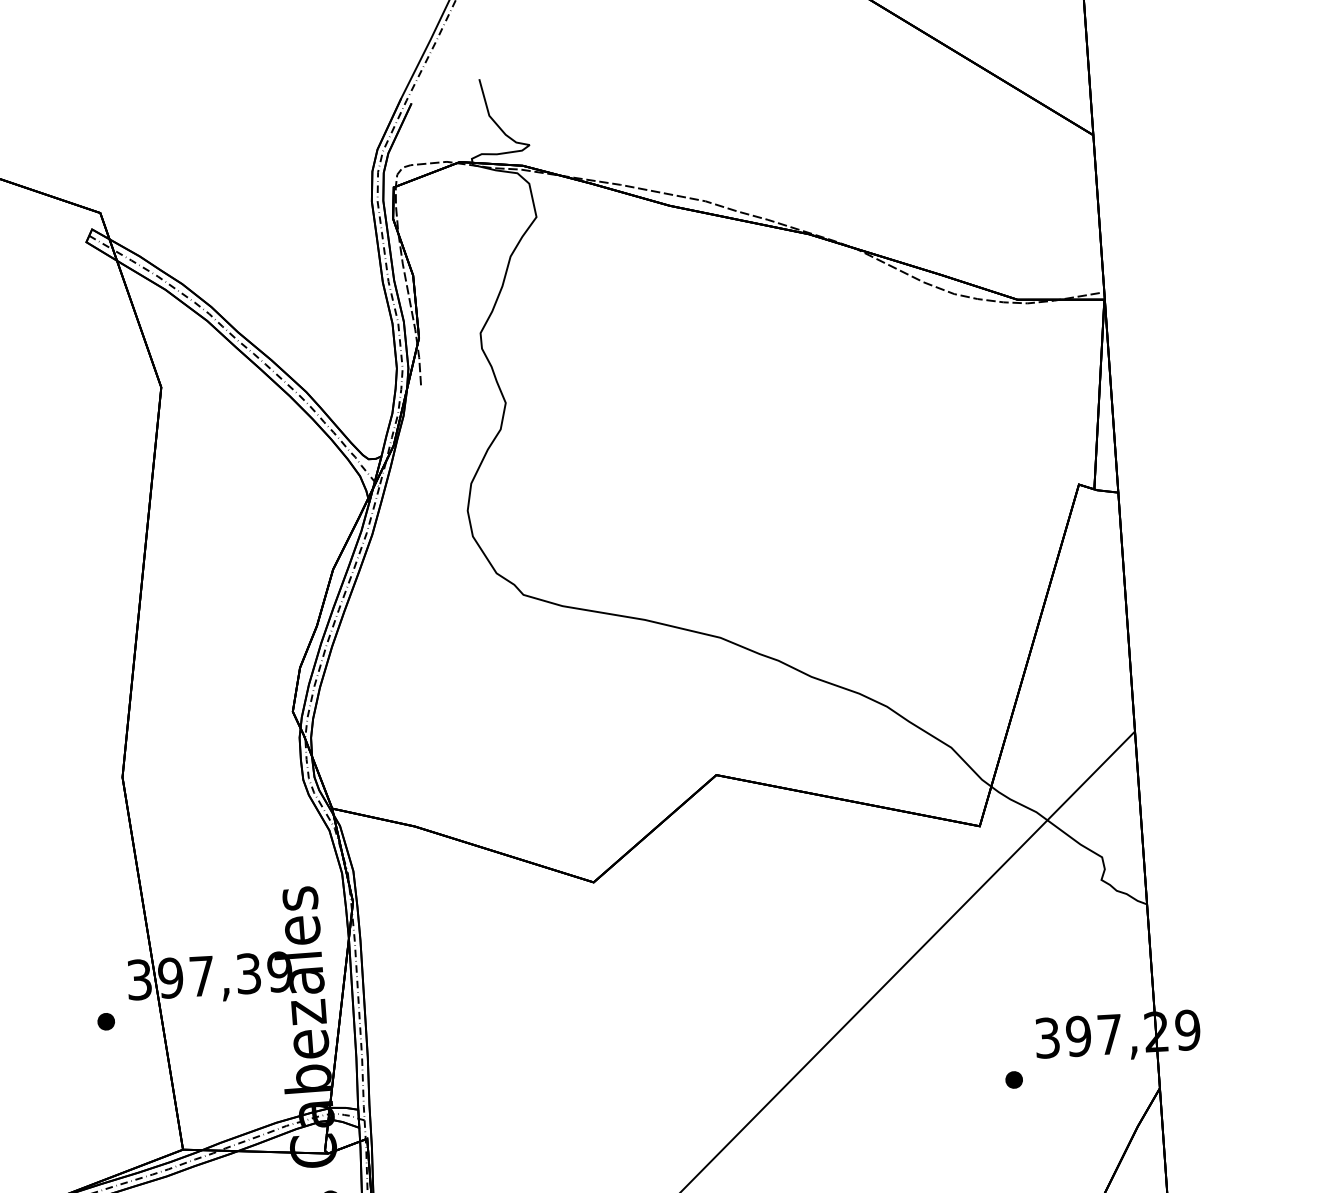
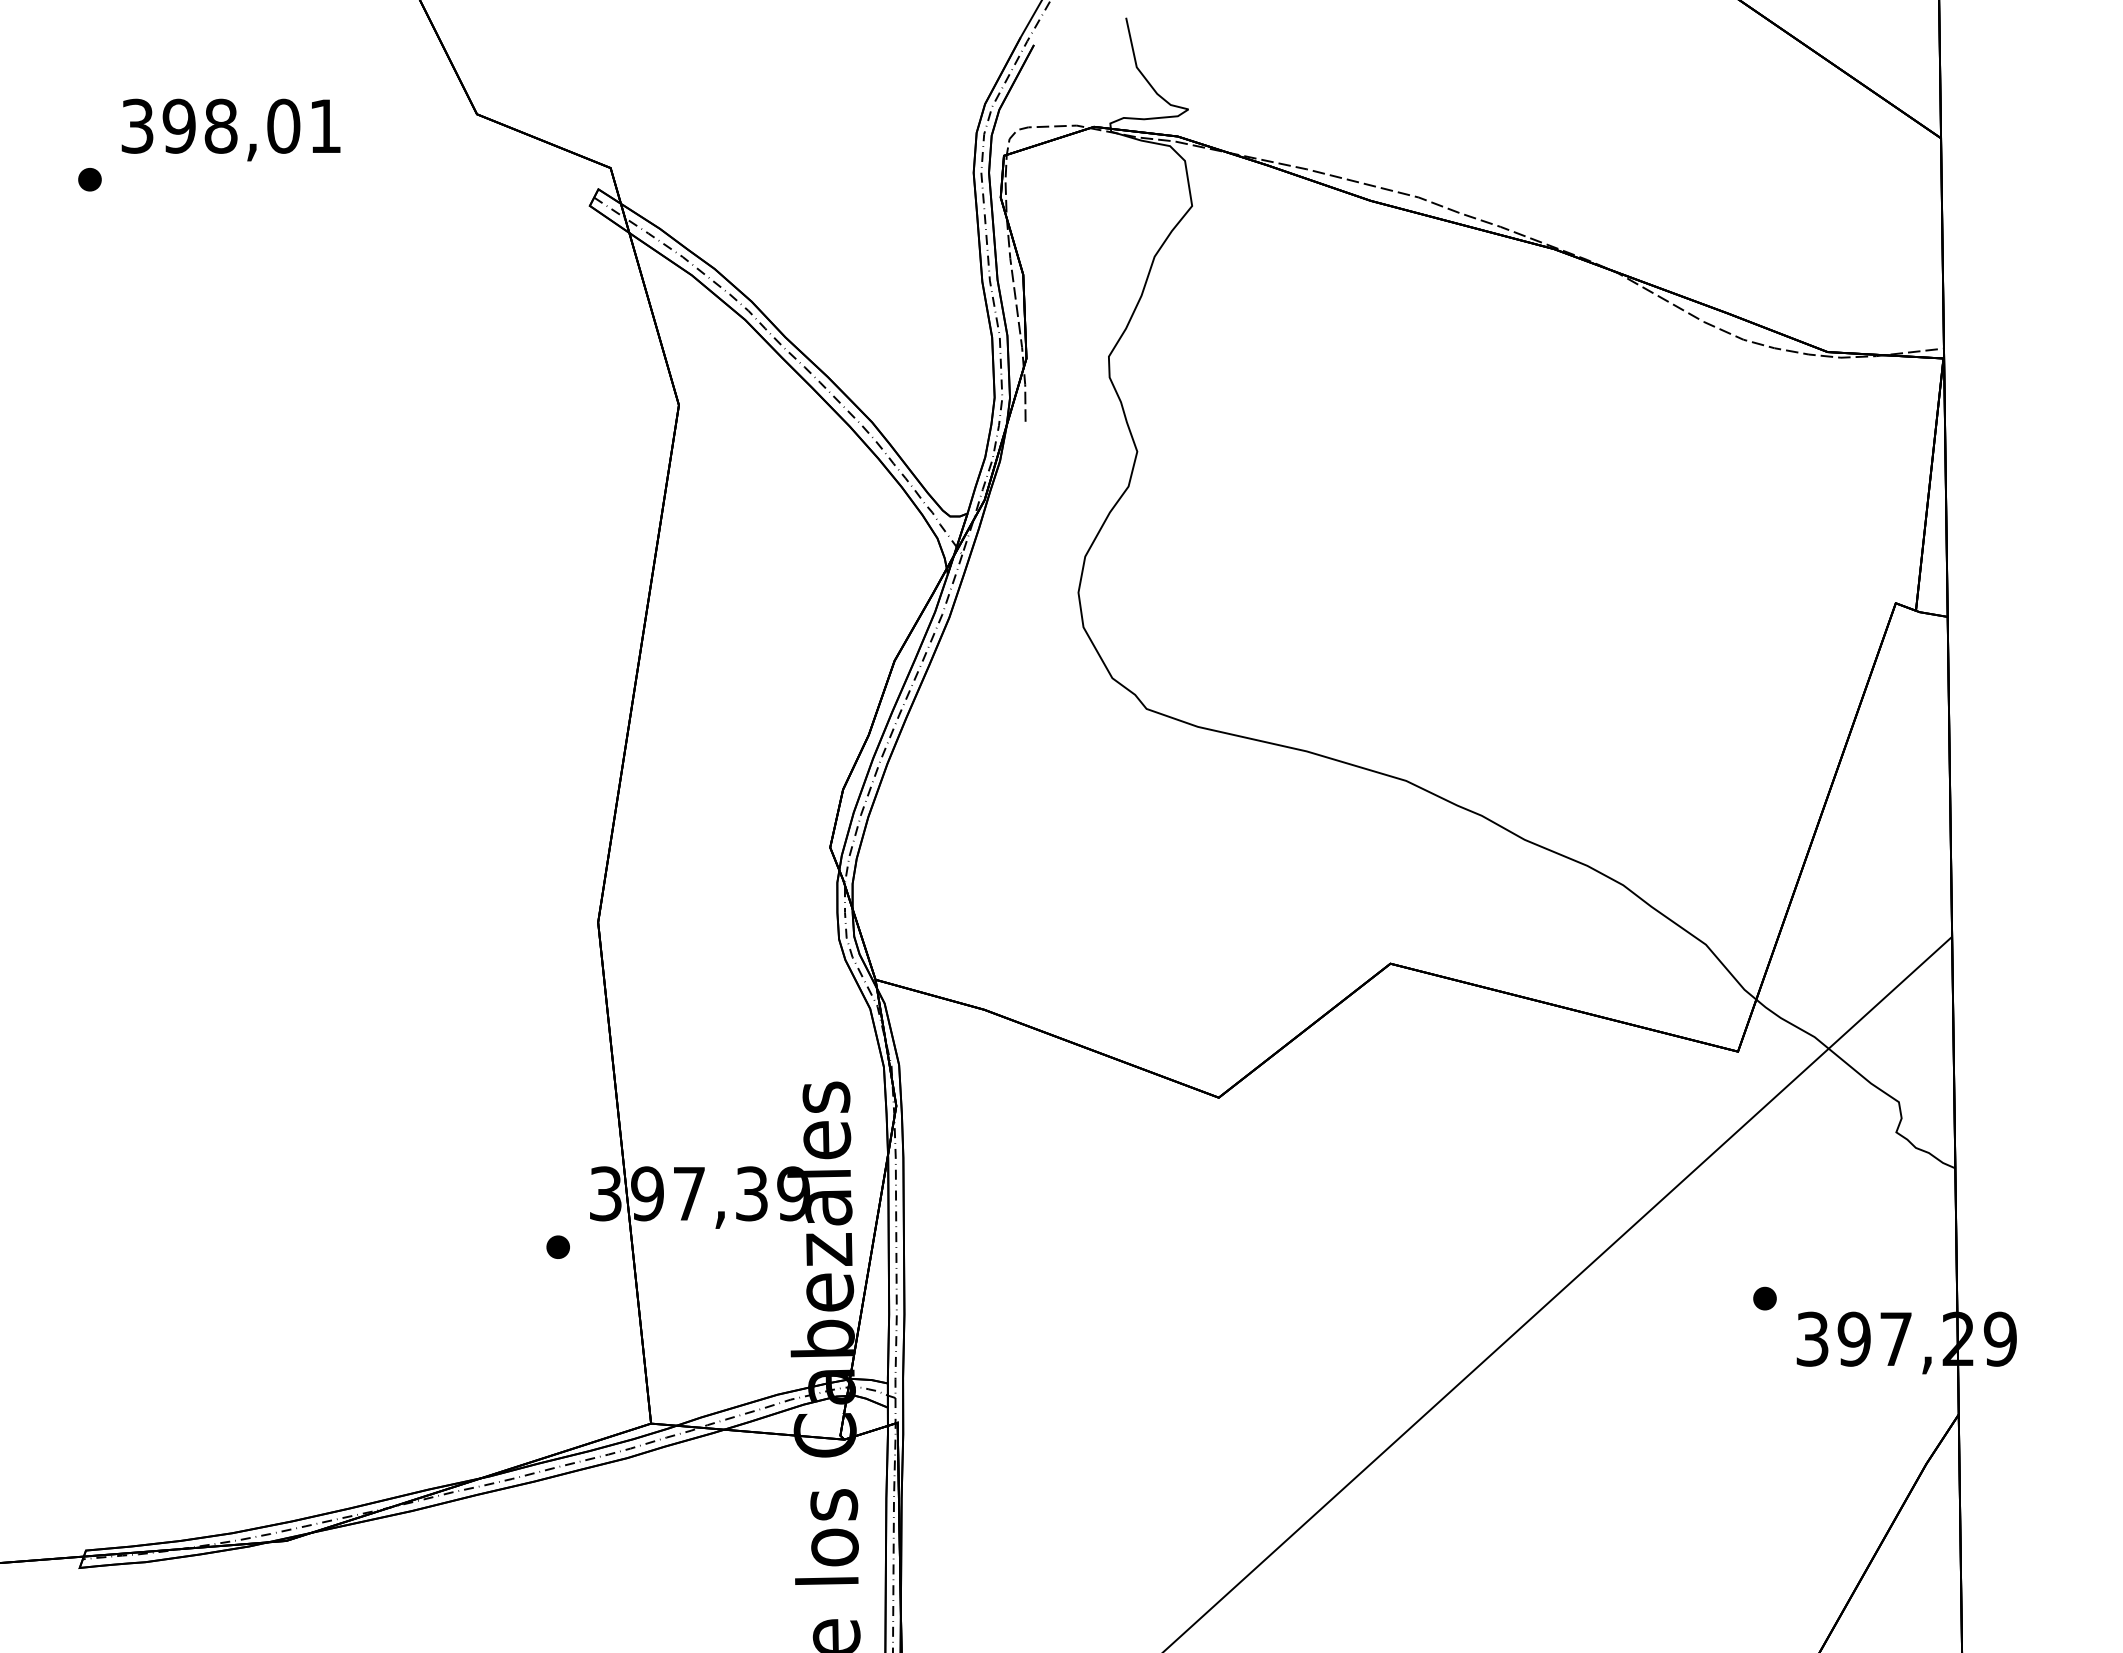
part: (1013, 1079) -> (1764, 1298), moved

